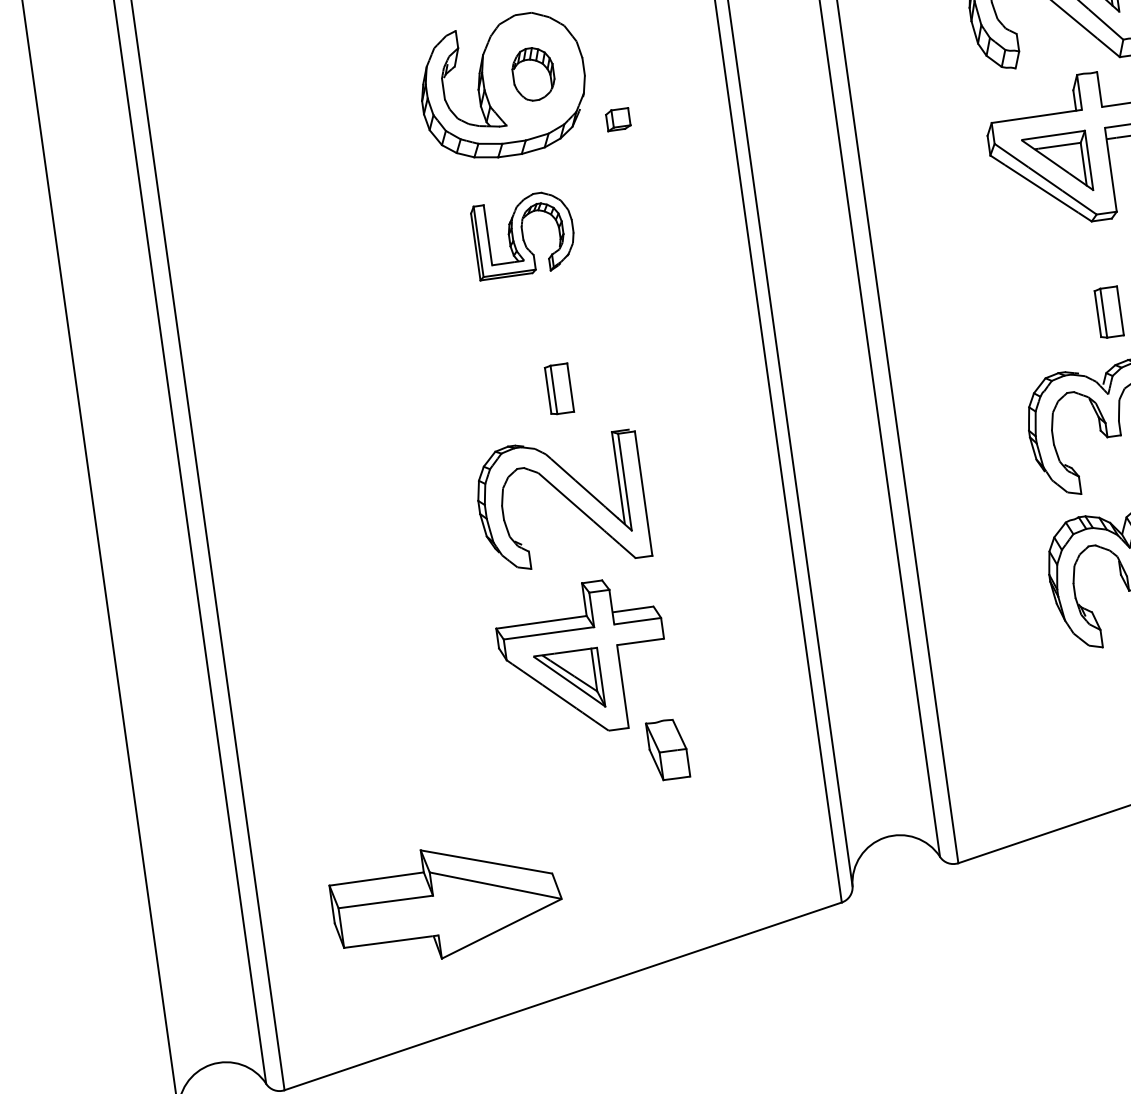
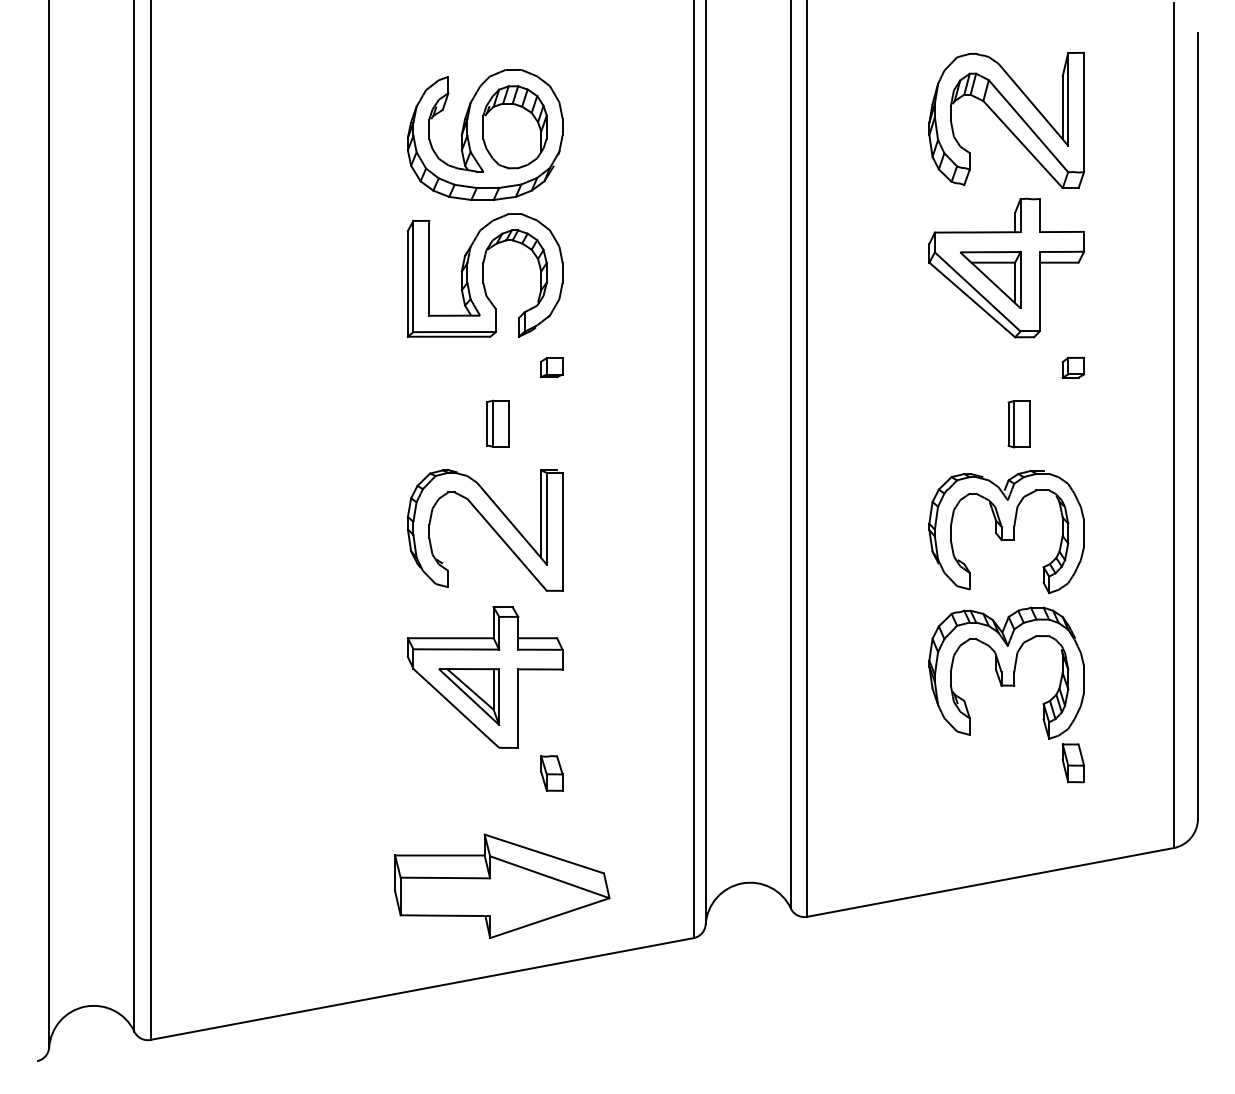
part: (532, 74) -> (514, 127), size x1.67
part: (617, 119) -> (551, 367), moved
part: (523, 234) -> (484, 275), size x1.67
part: (667, 749) -> (551, 773), size x0.62
part: (447, 901) -> (502, 885), moved

